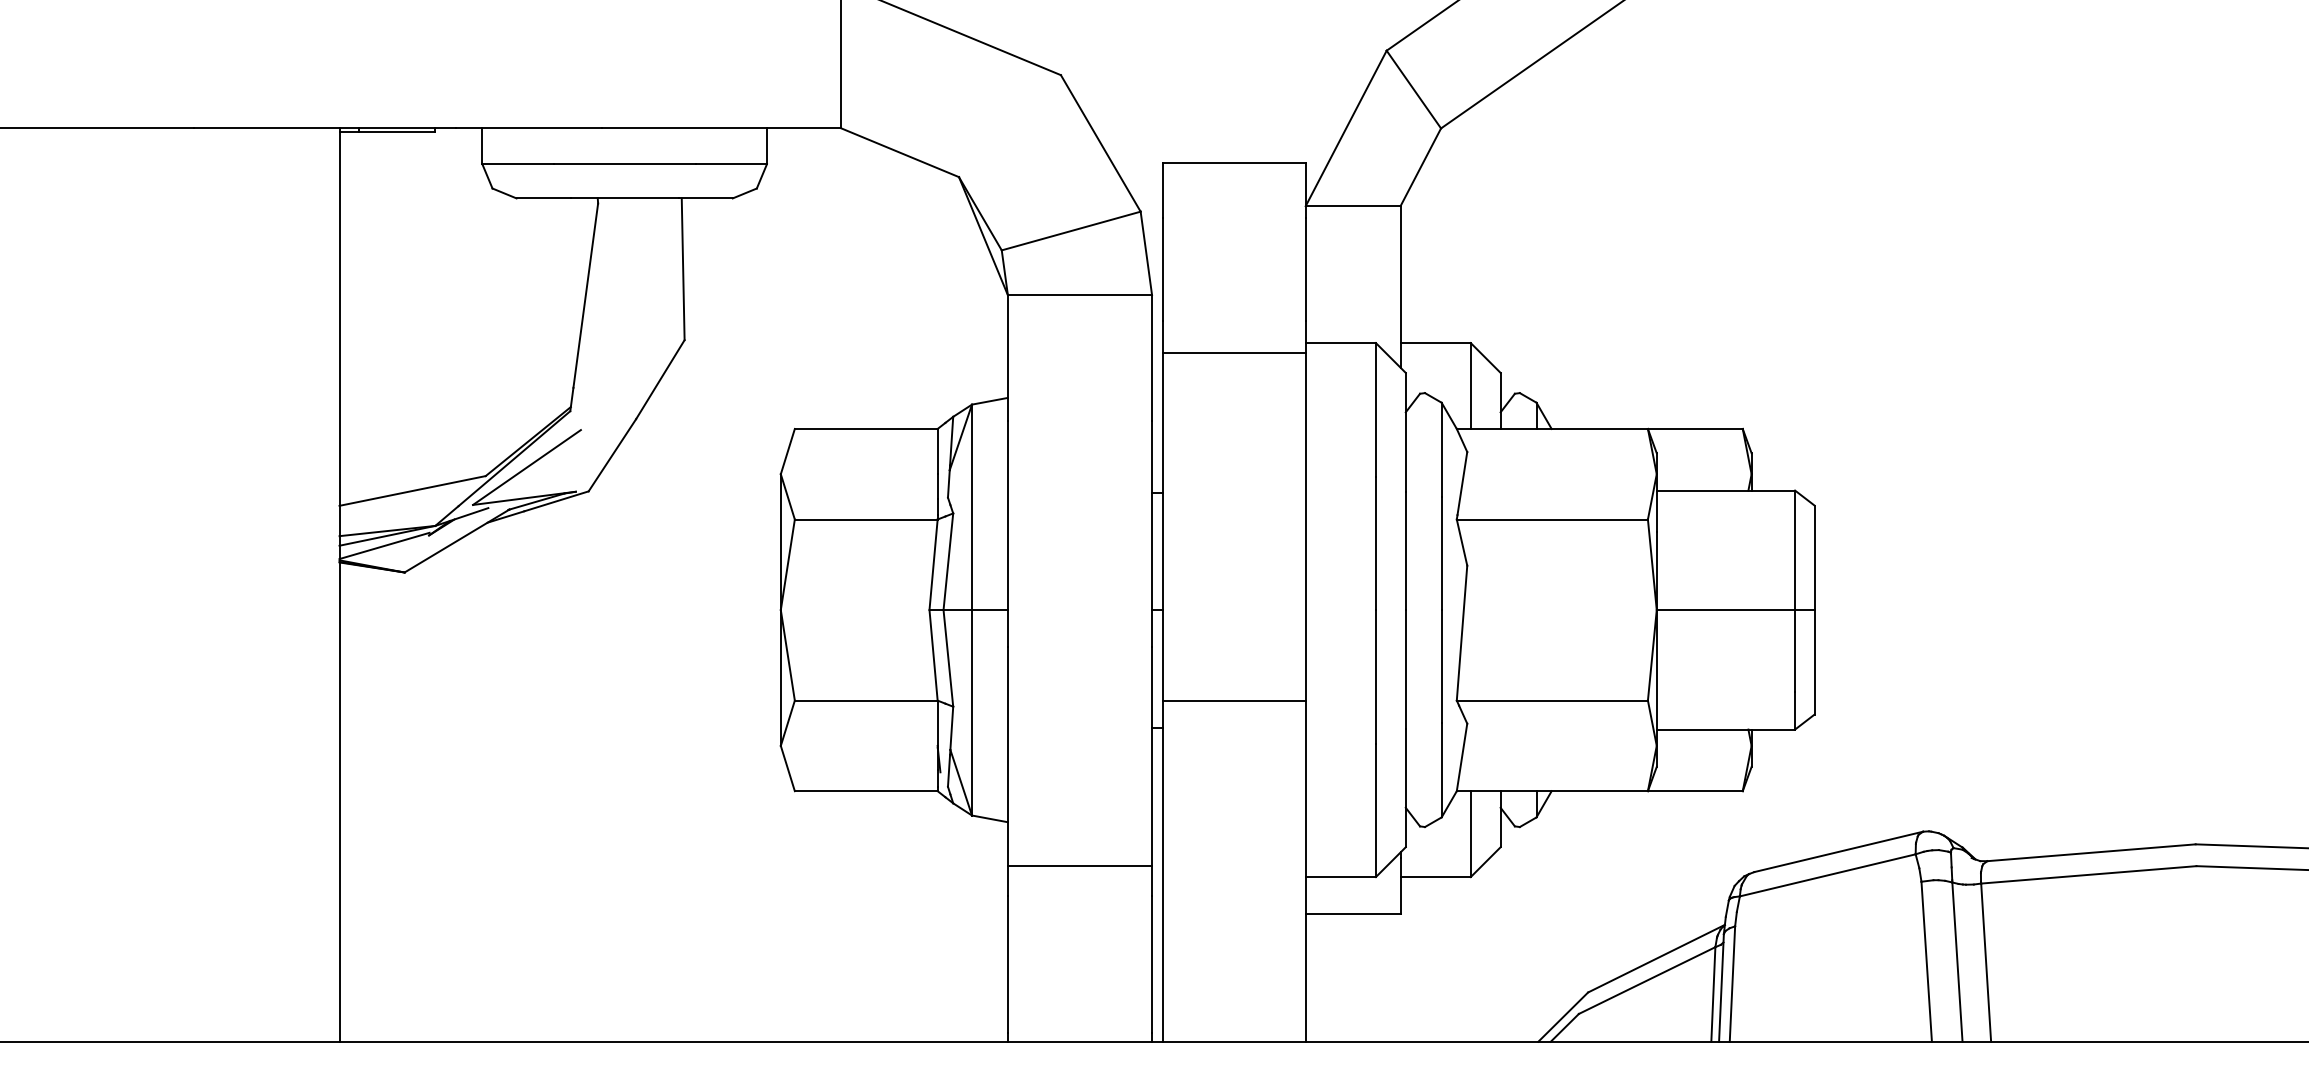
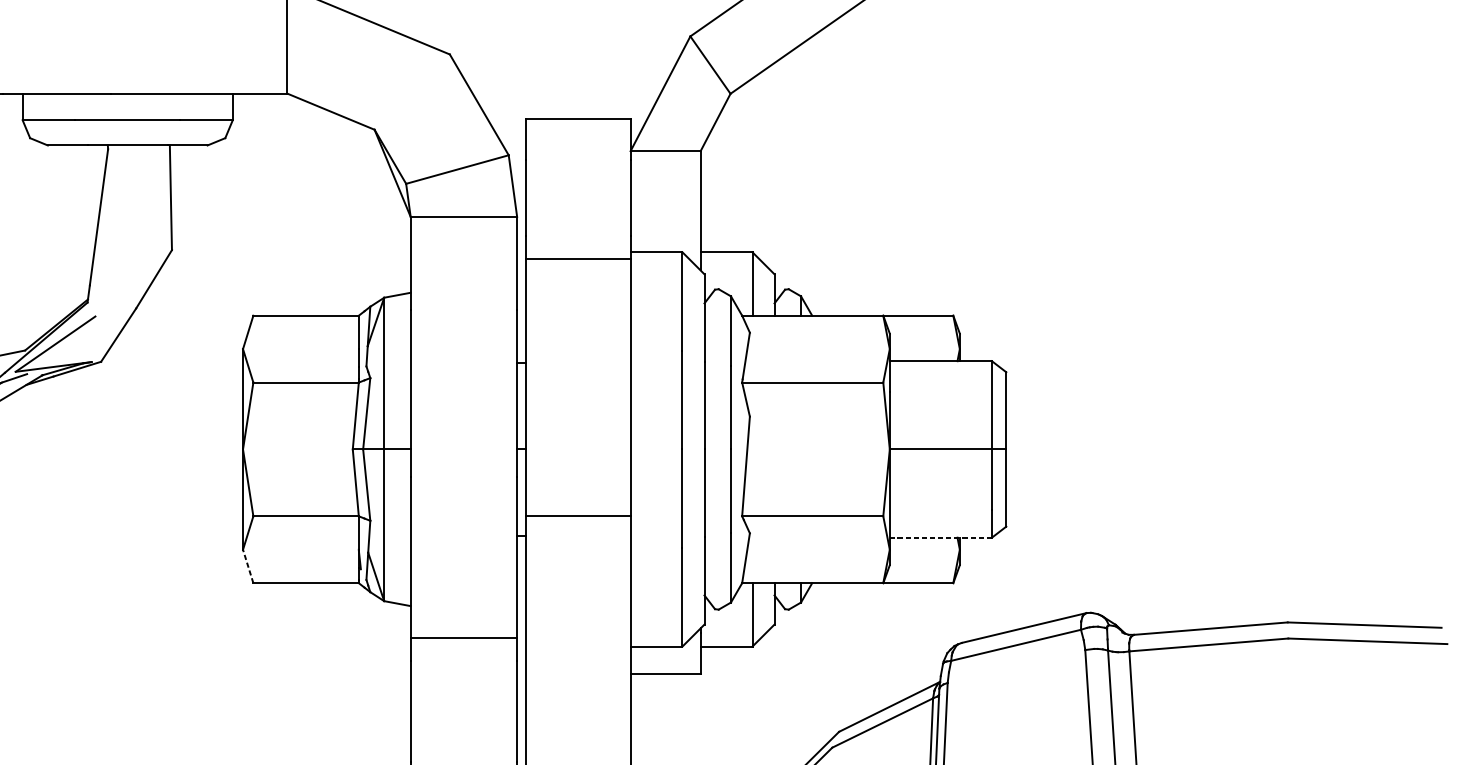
line: (1725, 729) -> (940, 537), solid -> dashed
line: (787, 768) -> (247, 566), solid -> dashed

